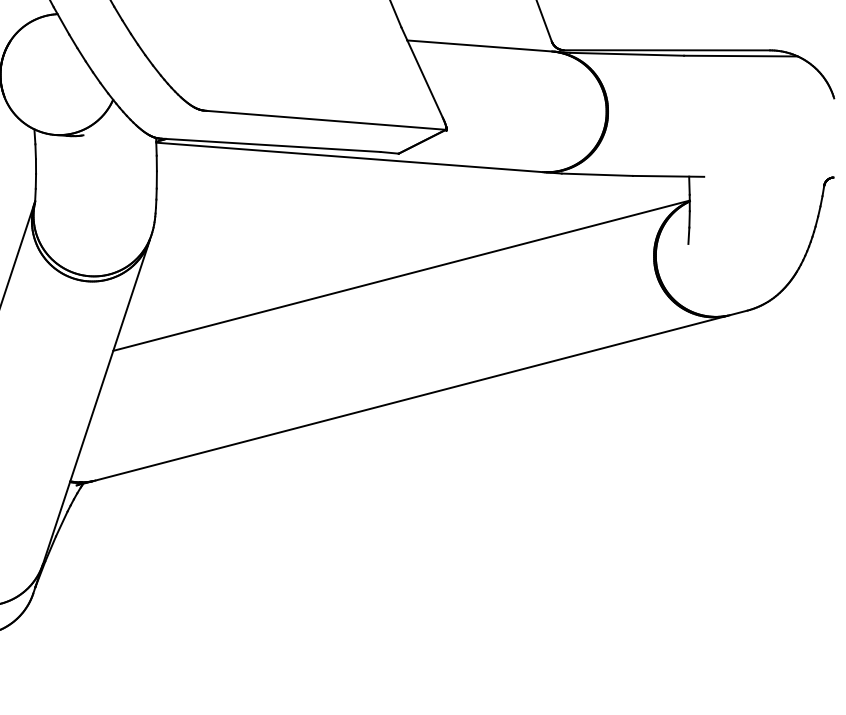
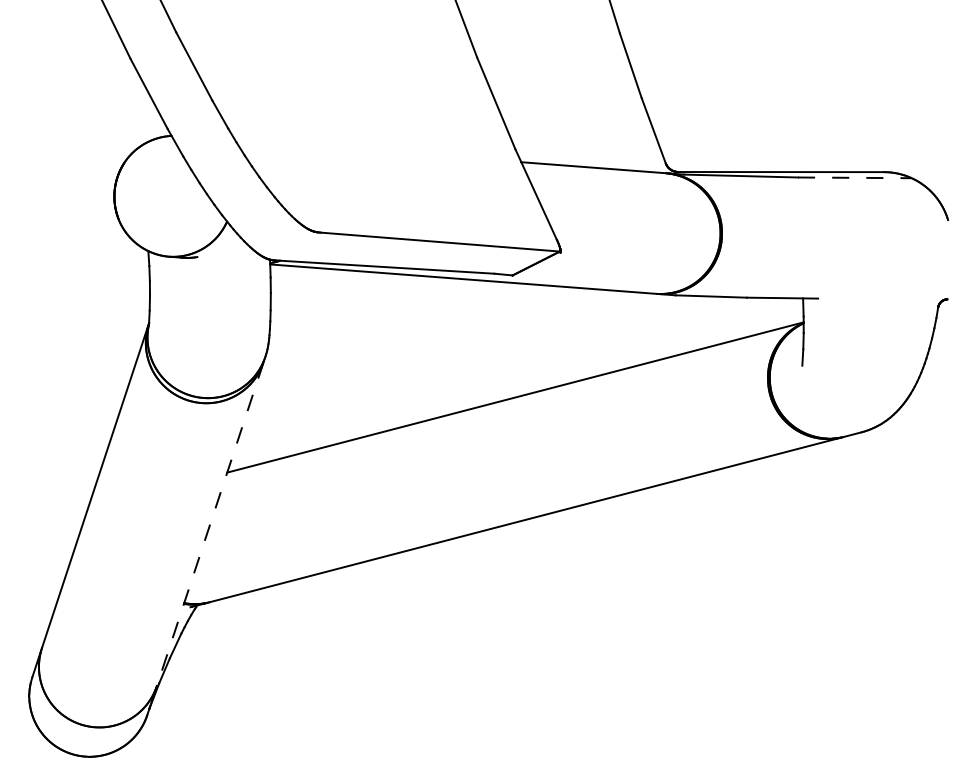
line: (740, 55) -> (854, 177), solid -> dashed
line: (96, 402) -> (210, 524), solid -> dashed

